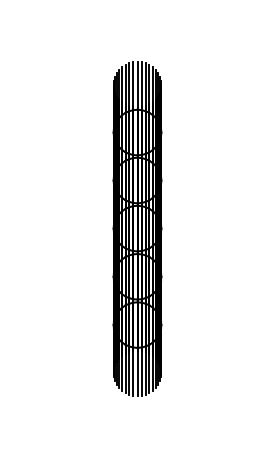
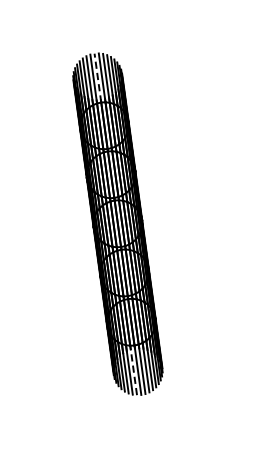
line: (137, 85) -> (97, 77), solid -> dashed
line: (133, 371) -> (133, 370), solid -> dashed

